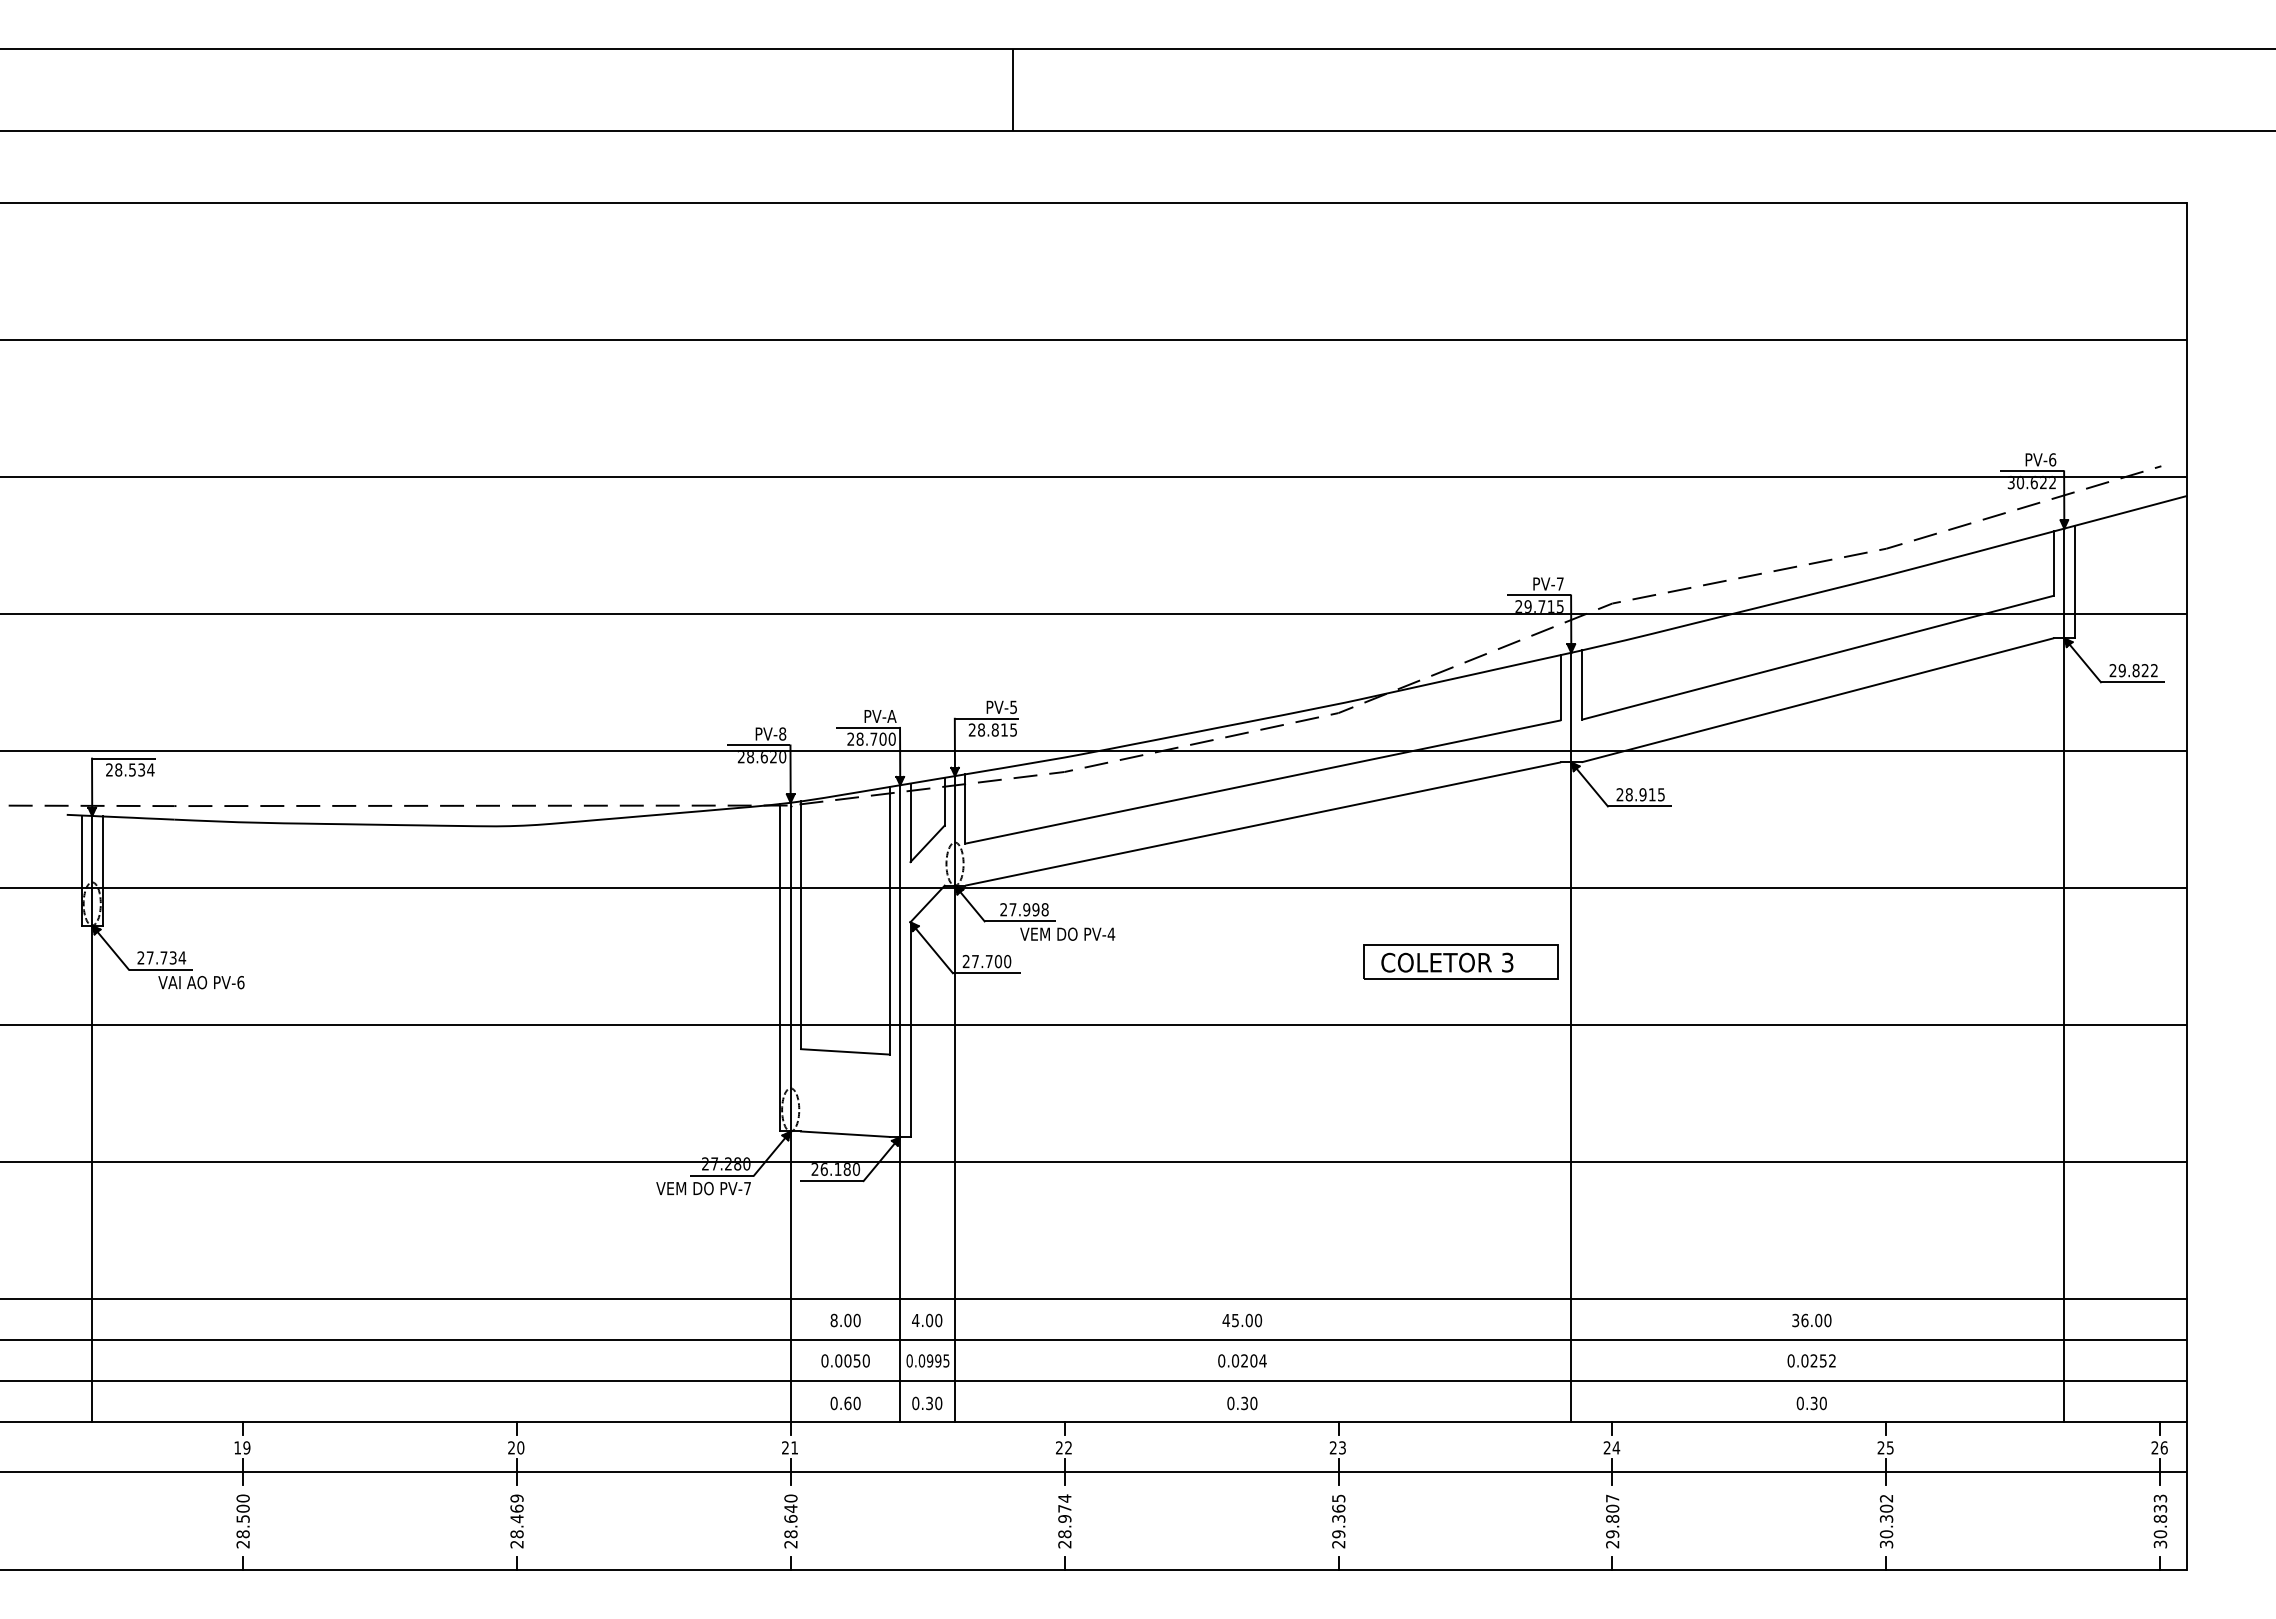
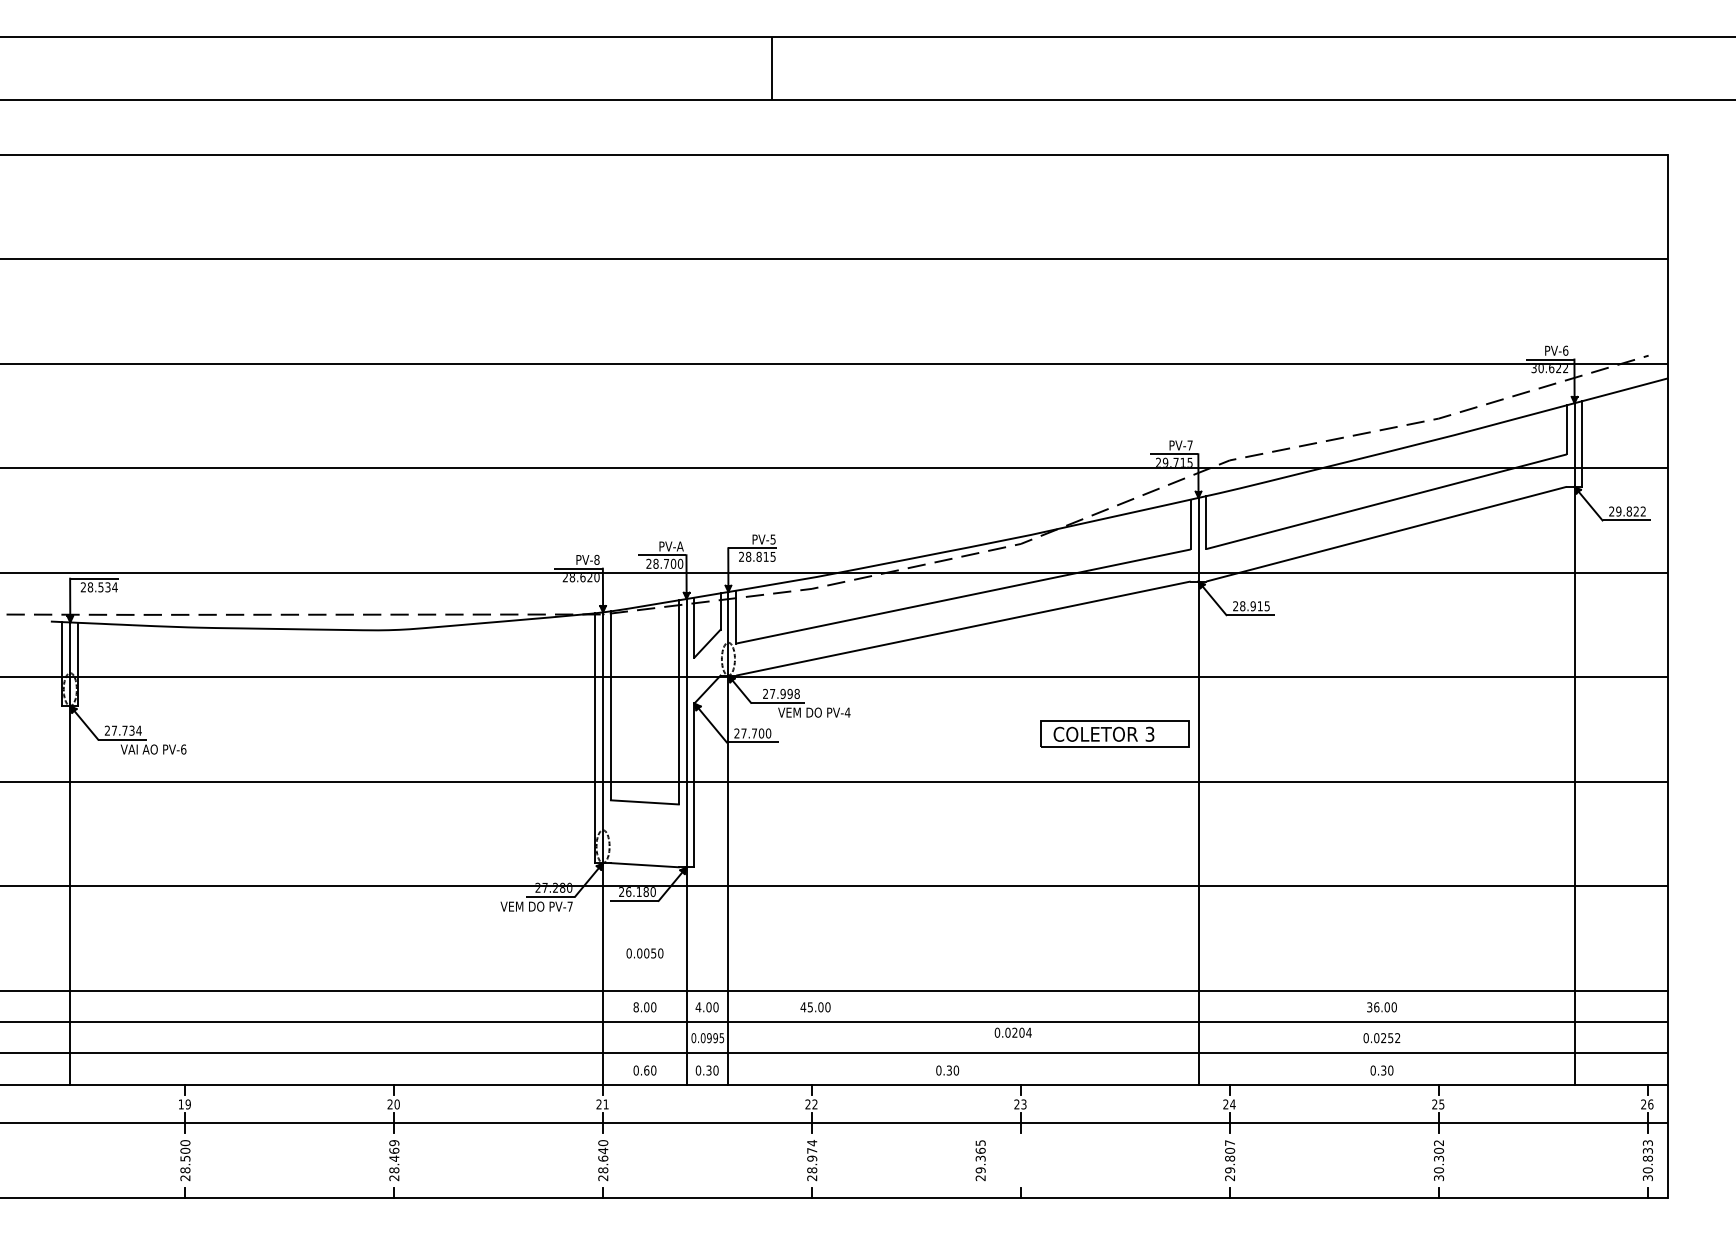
text: (1242, 1320) -> (815, 1007), moved
text: (845, 1360) -> (644, 953), moved
text: (1242, 1360) -> (1013, 1032), moved
text: (1338, 1521) -> (980, 1160), moved

